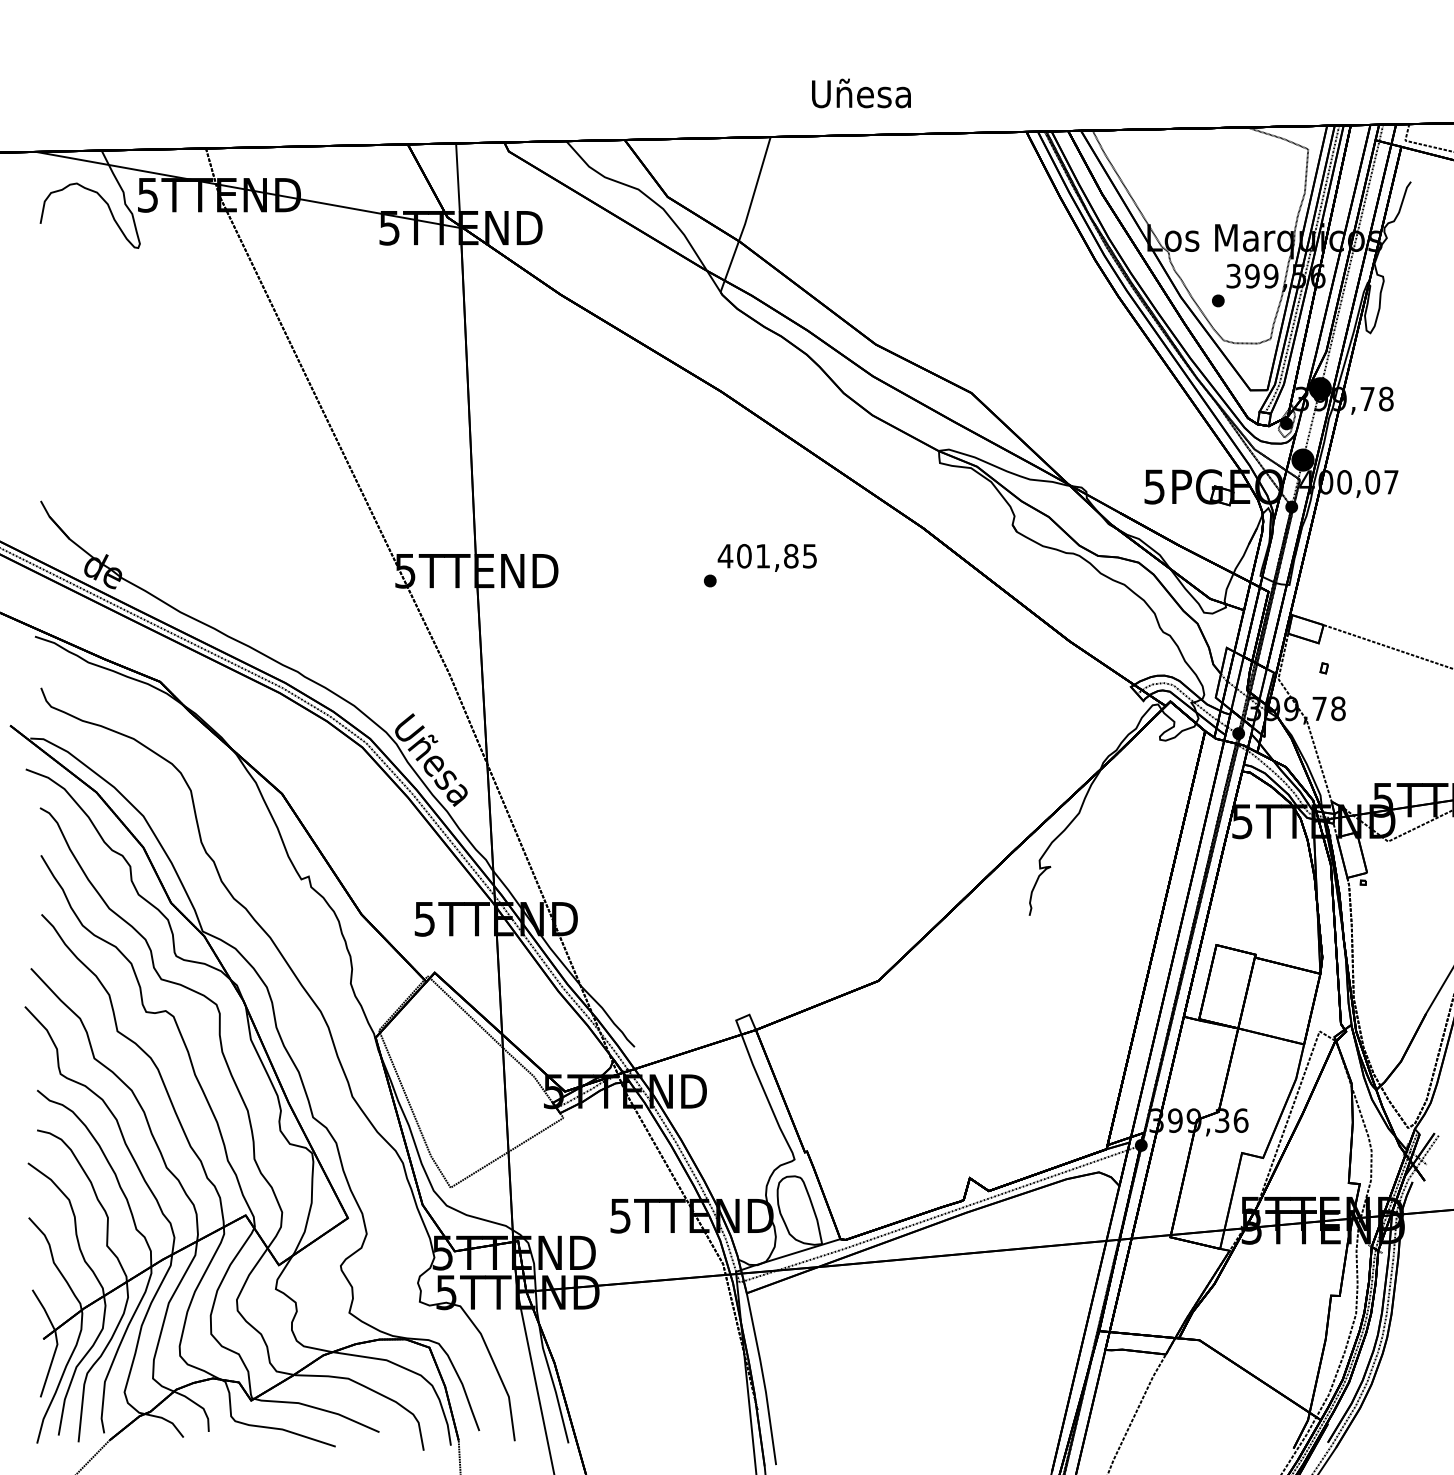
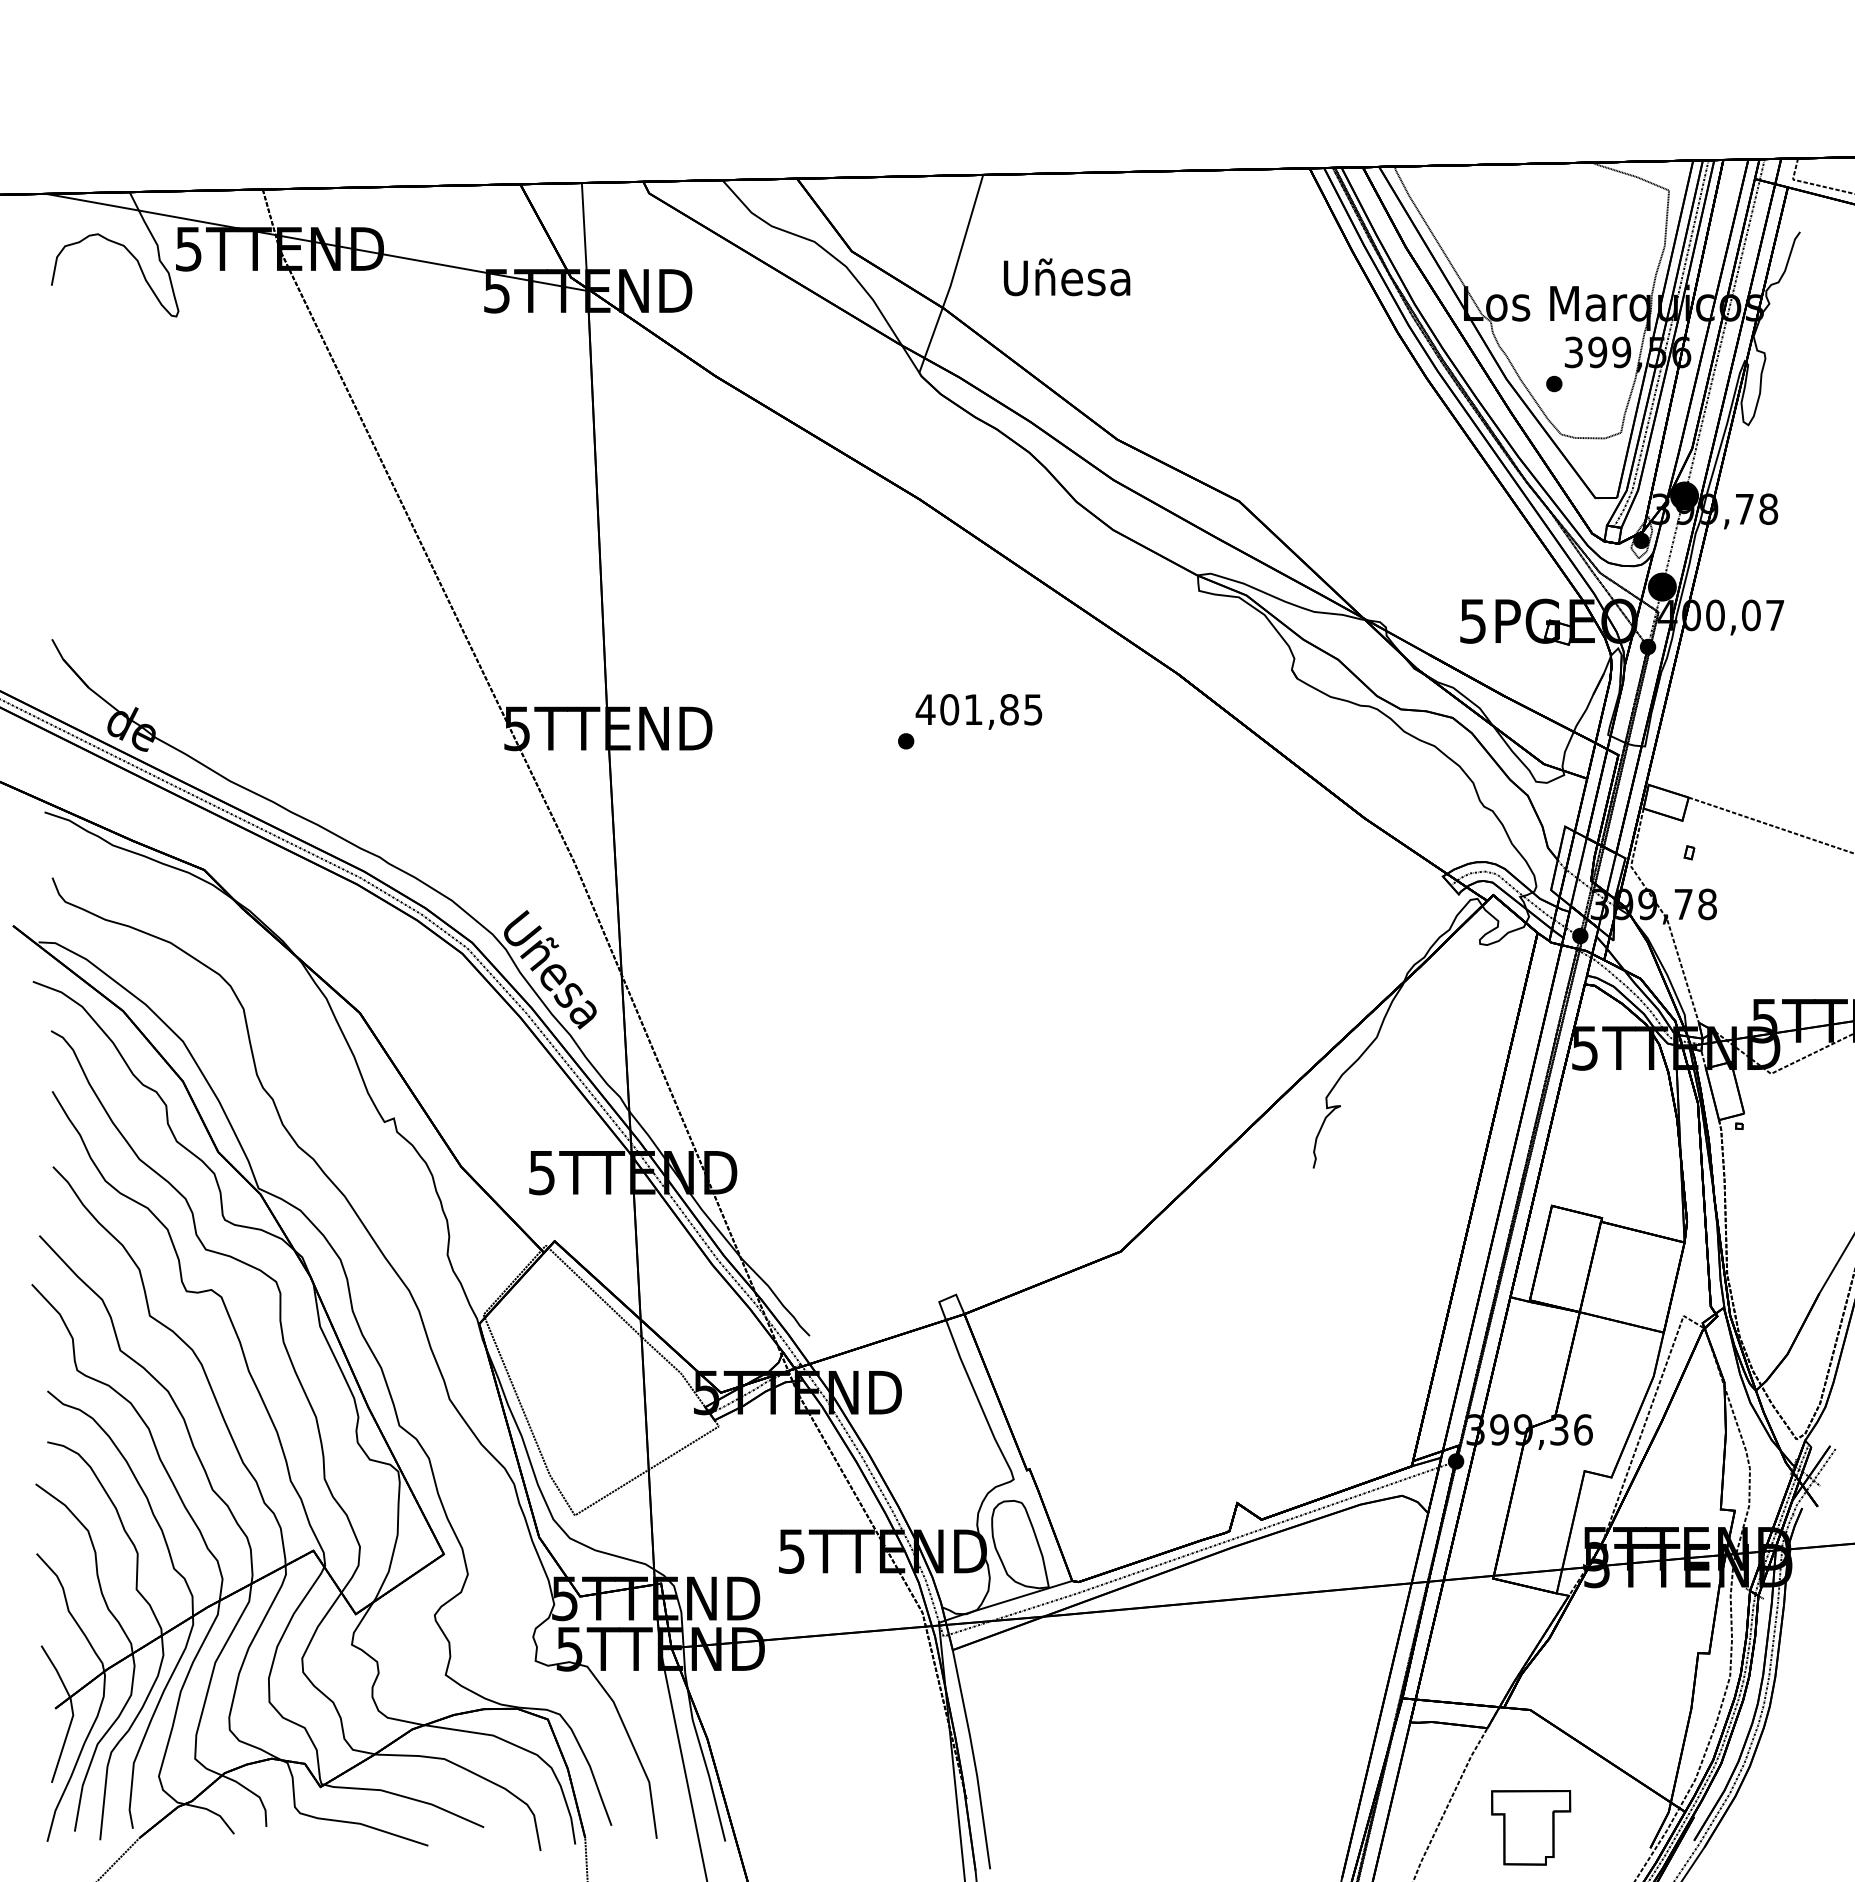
text: (861, 93) -> (1067, 277), moved
part: (1200, 1432) -> (1531, 1827), added

